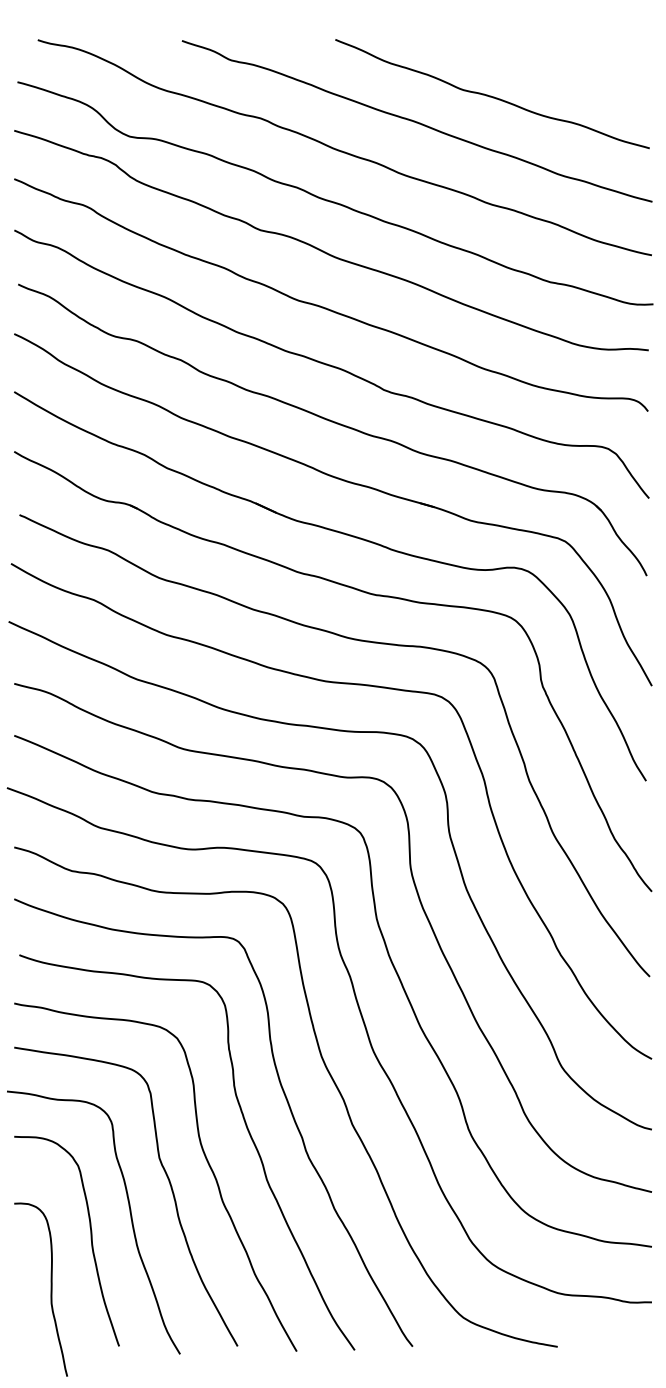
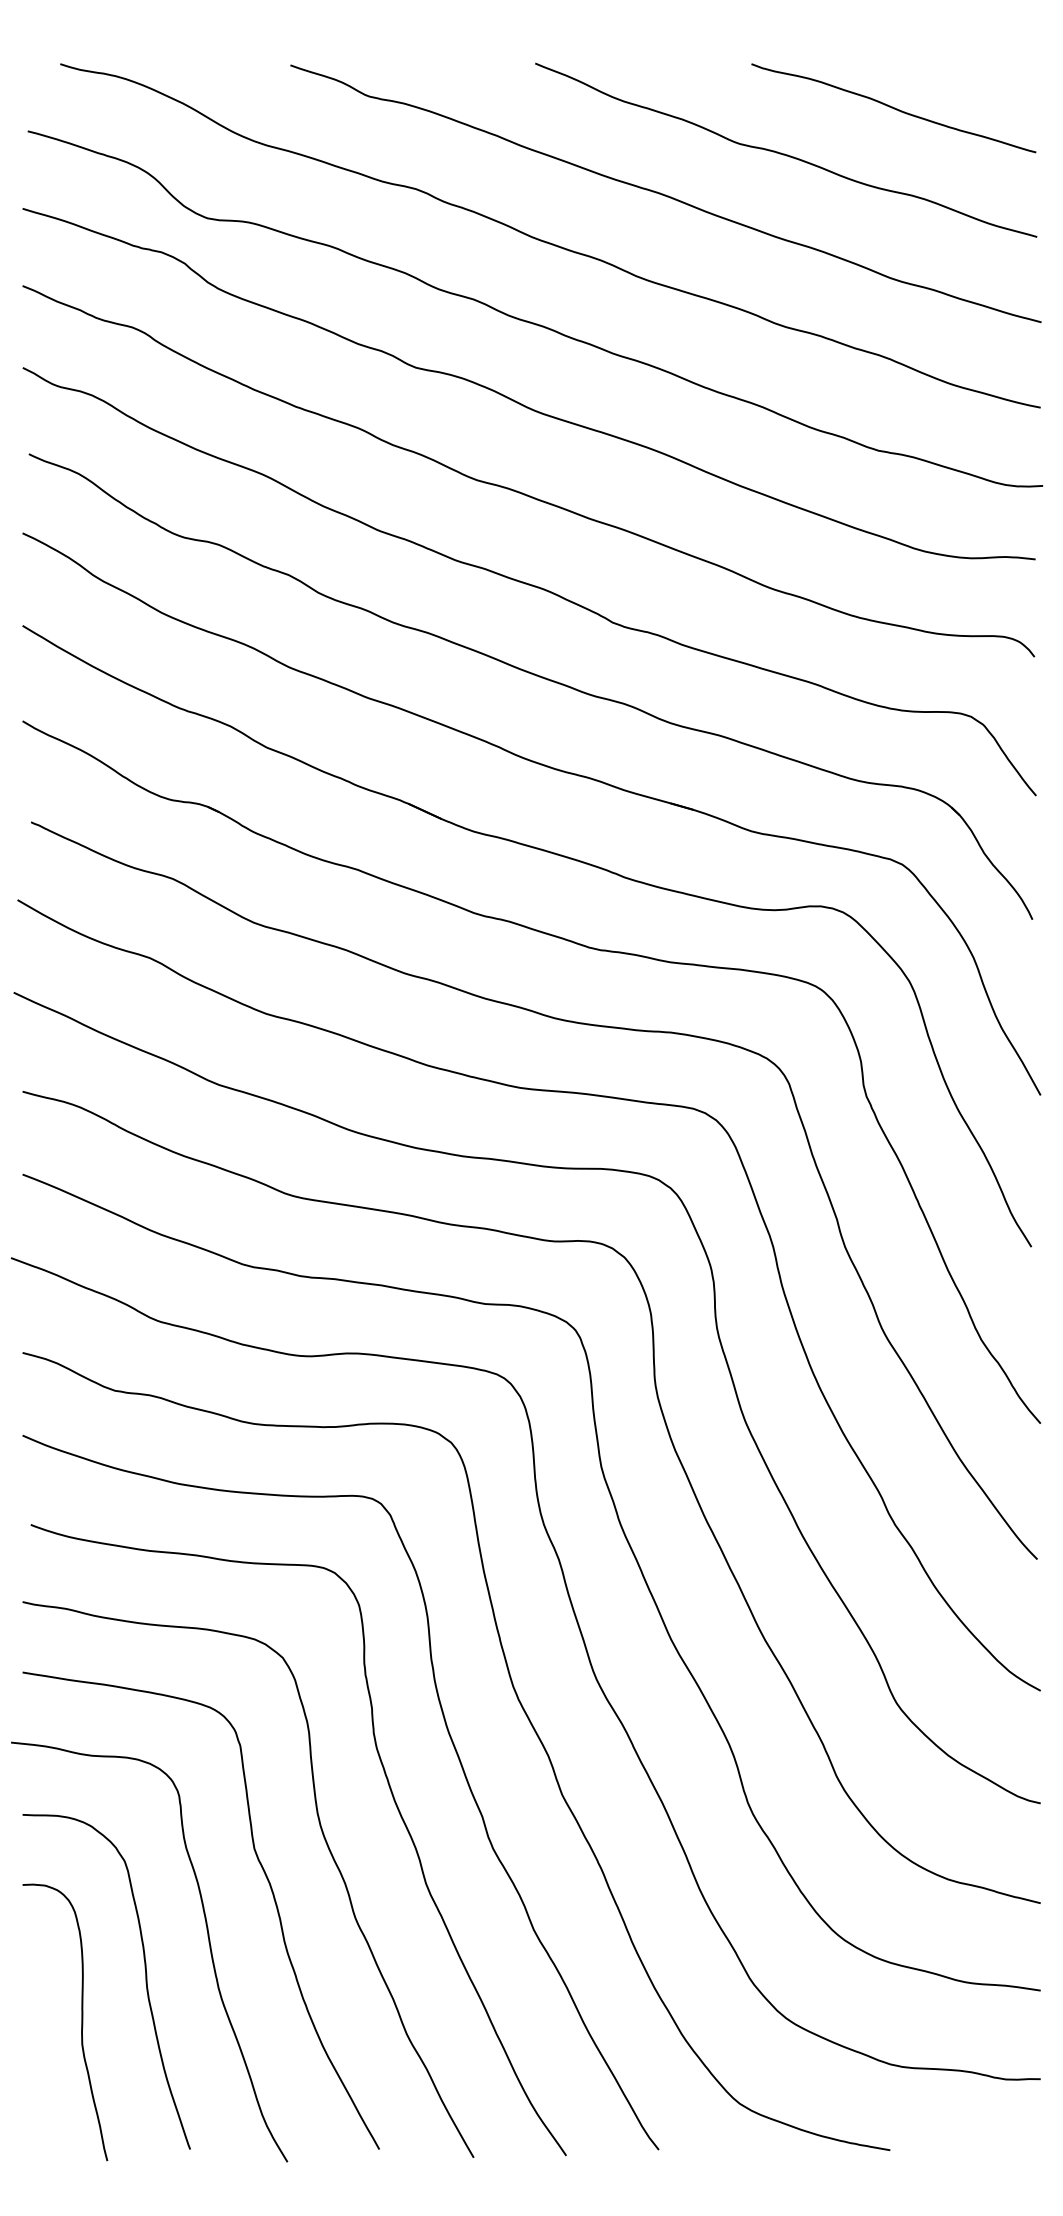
curve: (559, 67) -> (893, 107), added
curve: (50, 1289) -> (80, 2021), moved

